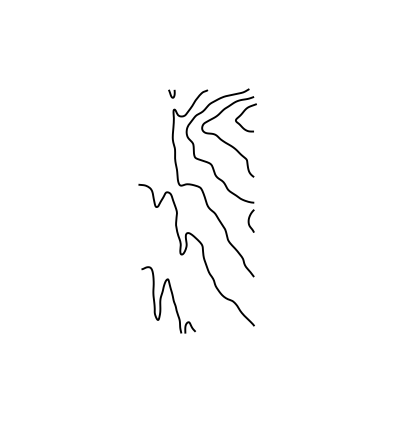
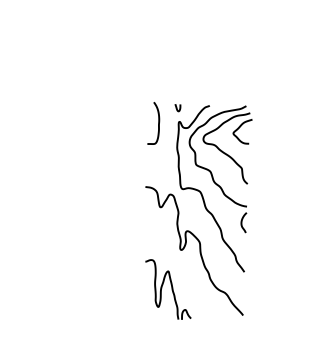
curve: (150, 112) -> (158, 123), added

